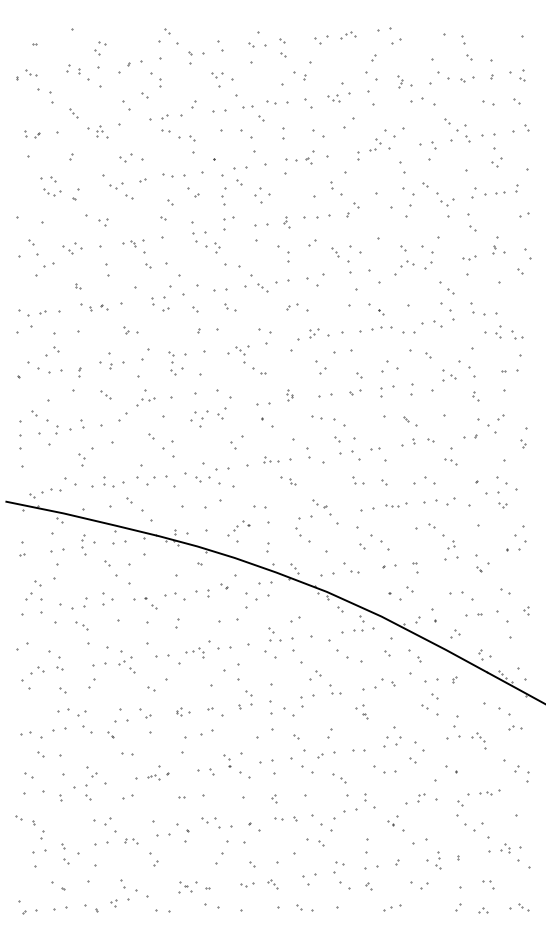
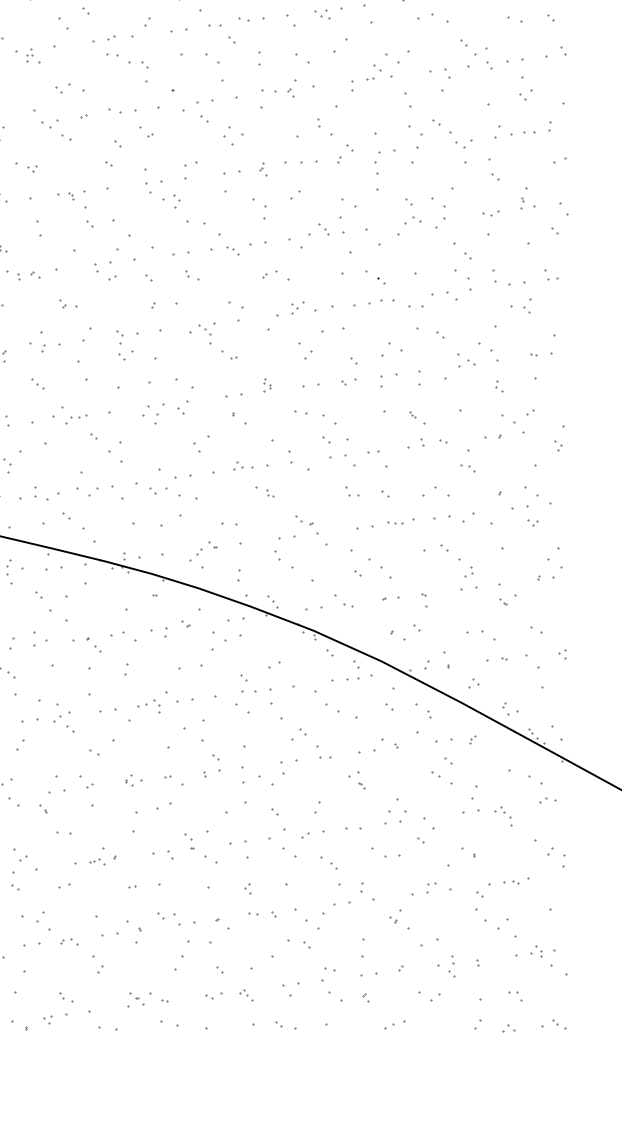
part: (223, 196) -> (376, 163), moved
part: (96, 220) -> (25, 166), size x0.71
part: (335, 252) -> (324, 229), moved
part: (517, 334) -> (551, 274), moved
part: (145, 401) -> (75, 419), moved
part: (129, 885) -> (66, 997), size x0.62

